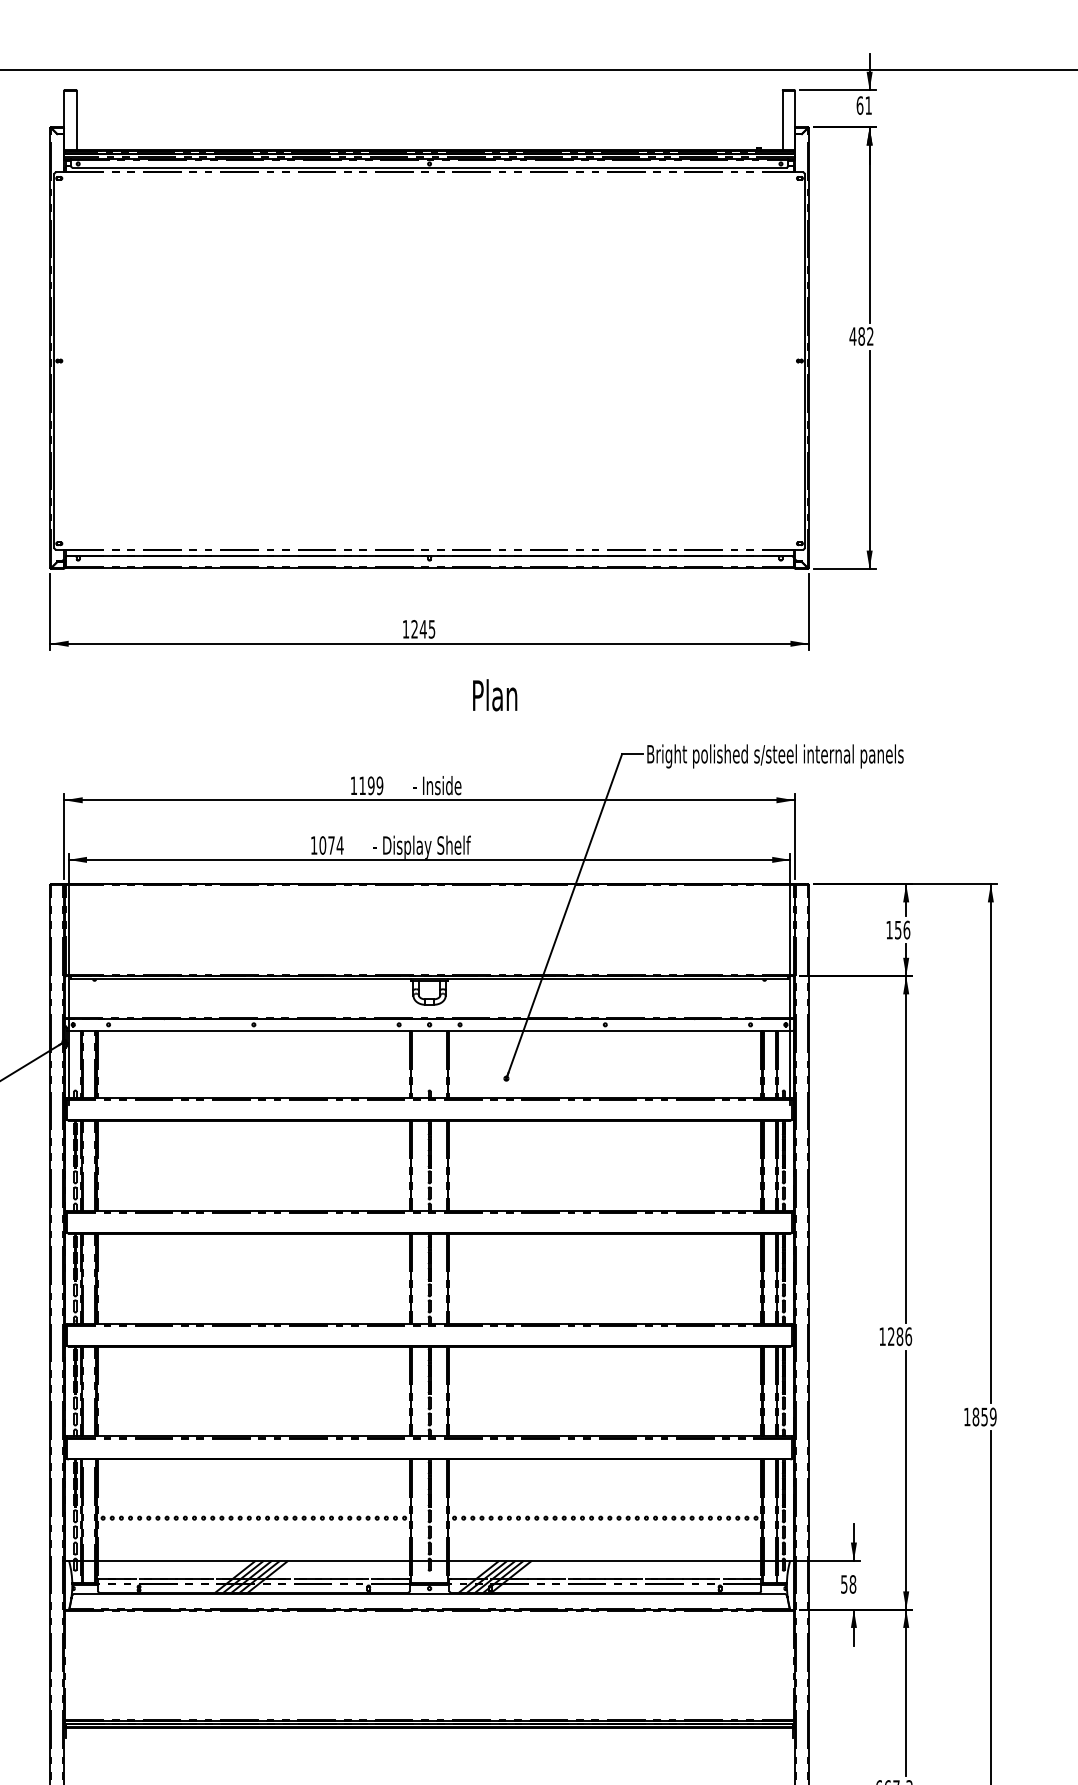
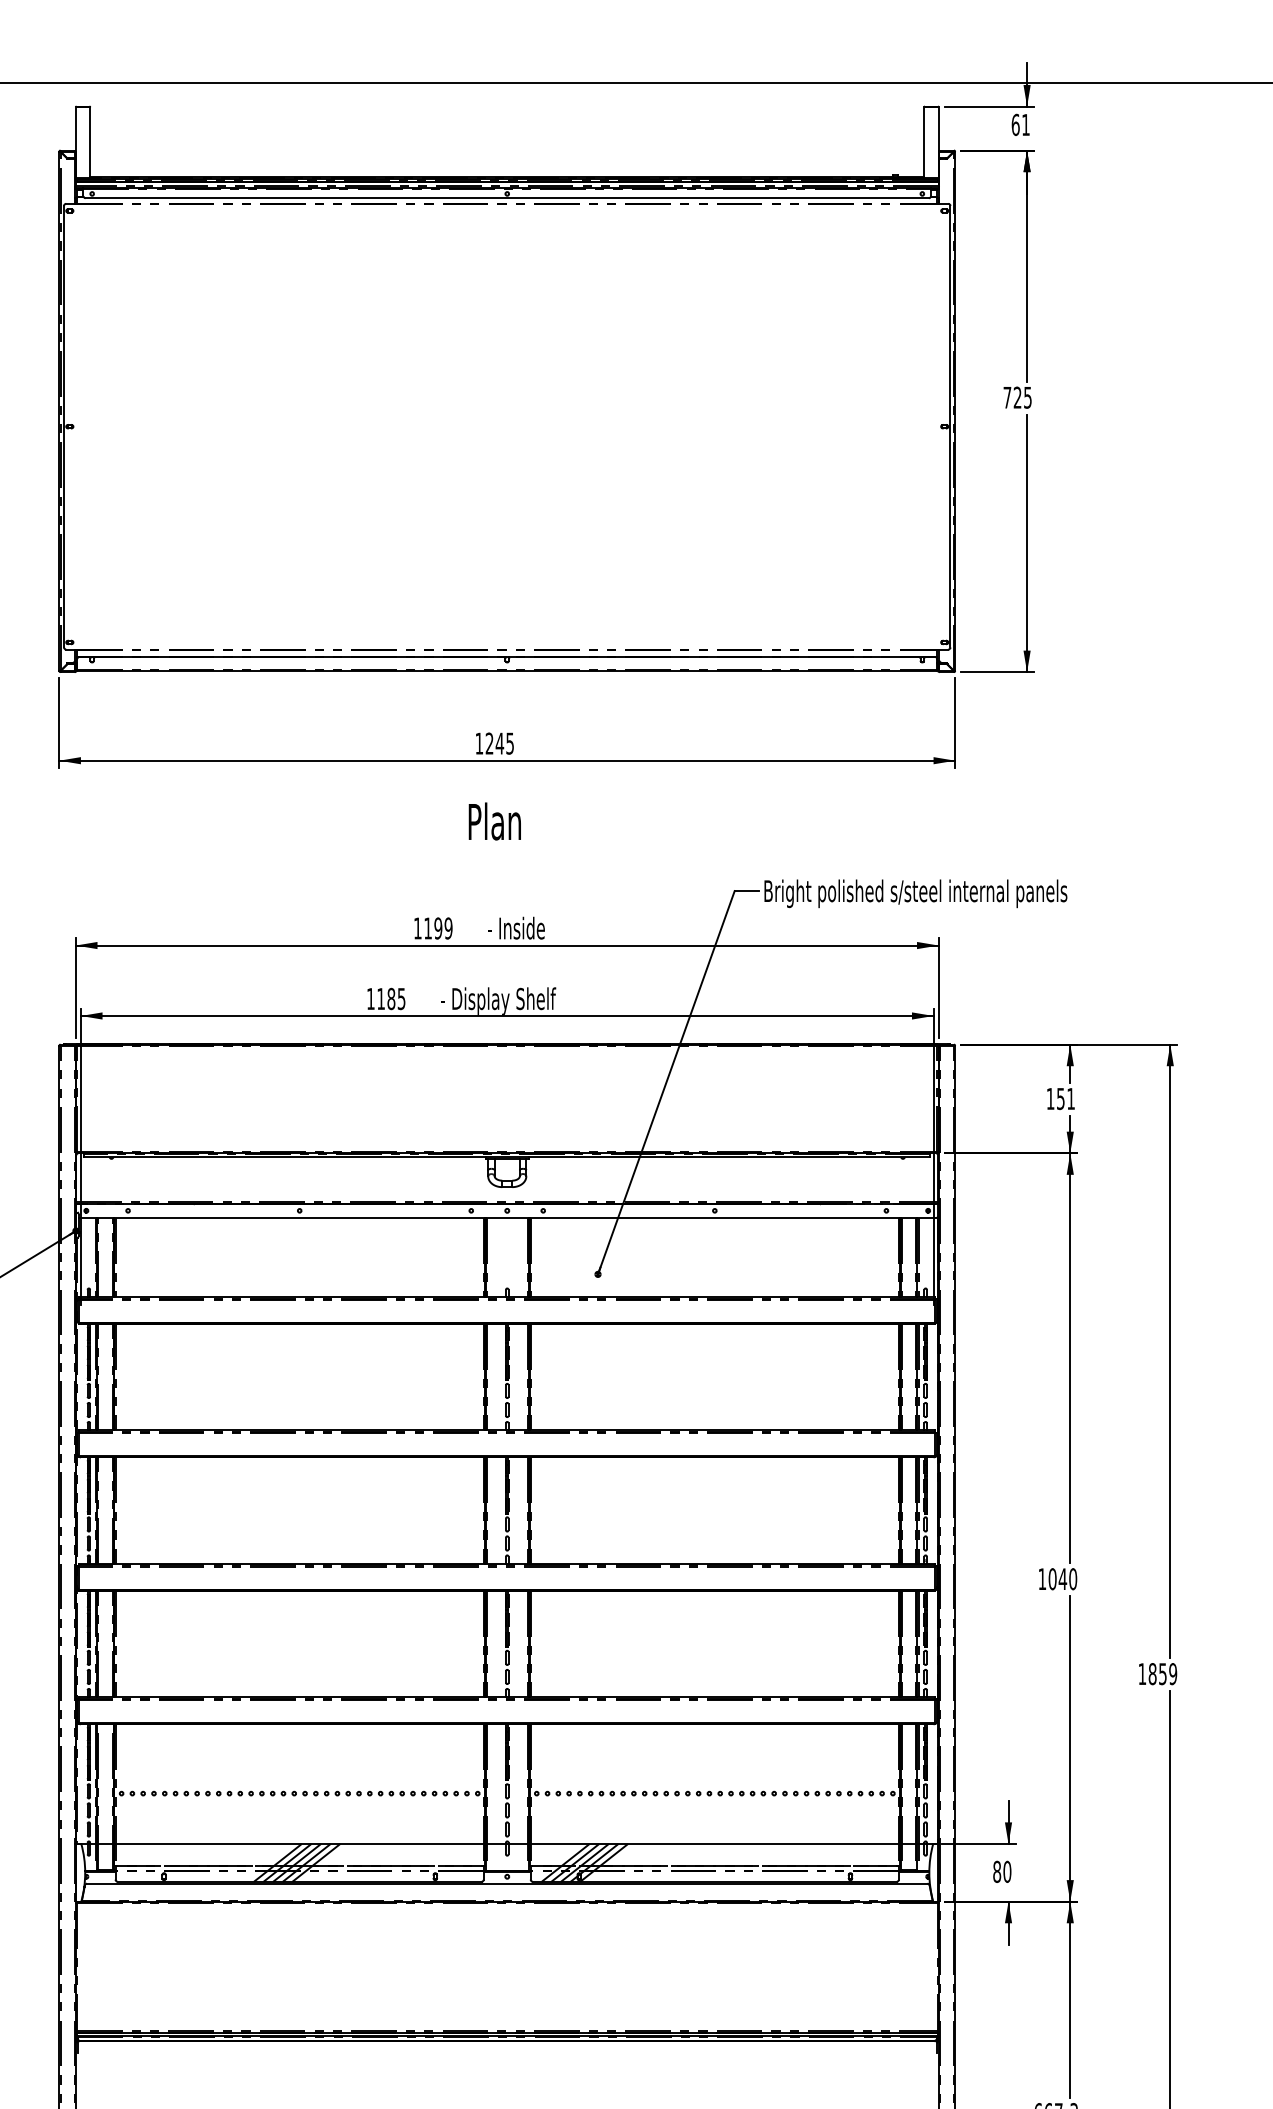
text: (861, 336) -> (1017, 397), 482 -> 725
text: (495, 695) -> (495, 821), moved
text: (331, 845) -> (391, 998), 1074 -> 1185
text: (906, 929) -> (1070, 1098), 156 -> 151
text: (899, 1336) -> (1062, 1578), 1286 -> 1040
text: (848, 1584) -> (1002, 1871), 58 -> 80

